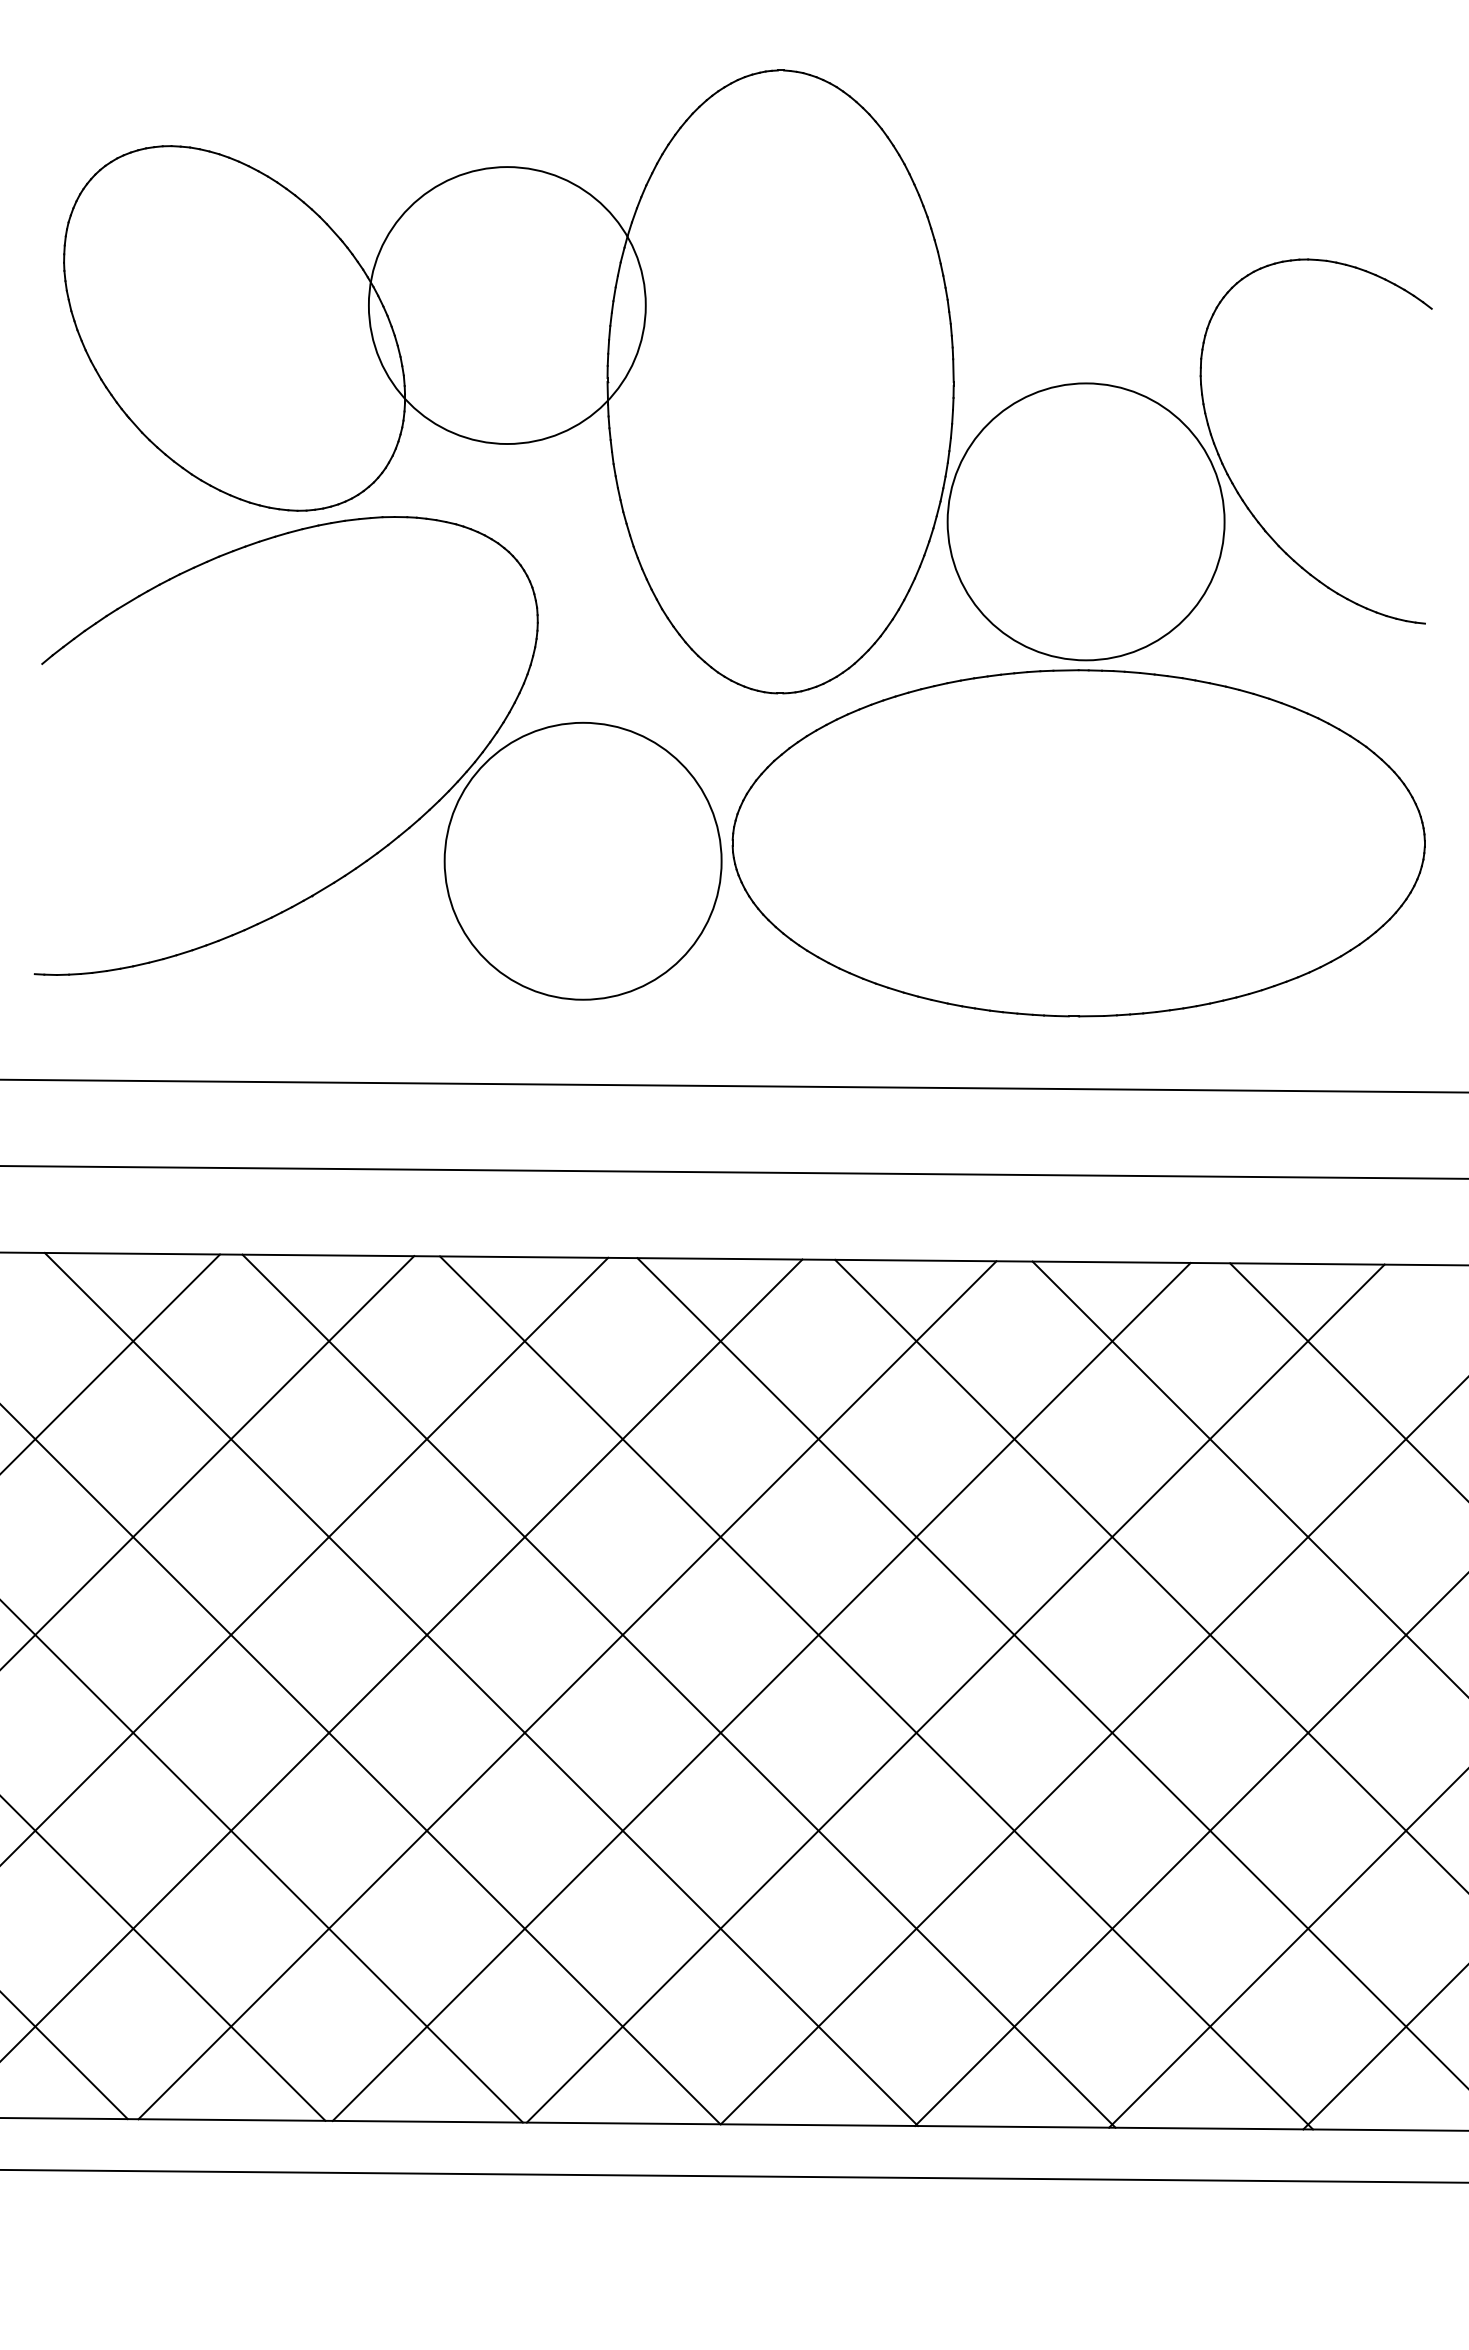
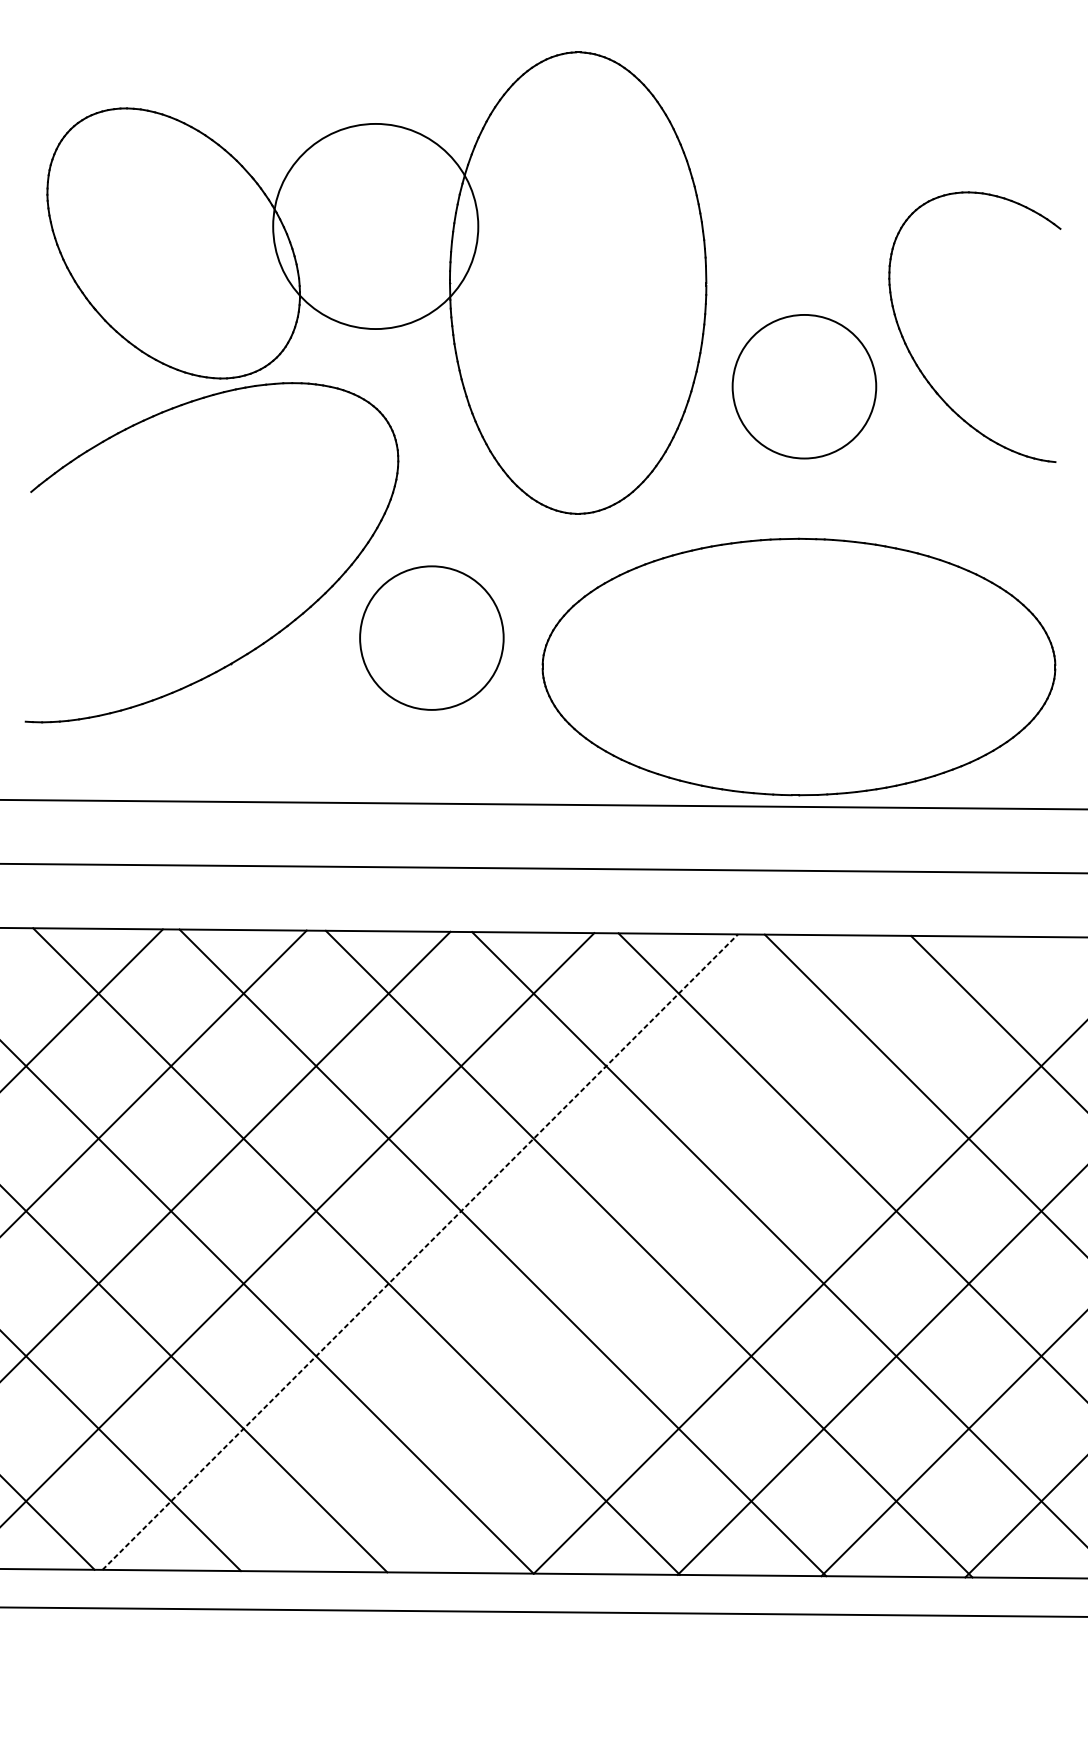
circle: (1085, 521) -> (803, 386), size x0.7
part: (1078, 843) -> (798, 667), moved
circle: (582, 860) -> (431, 637), size x0.7
line: (567, 1690) -> (420, 1252), solid -> dashed
line: (761, 1691) -> (563, 1253), removed
line: (955, 1693) -> (707, 1254), removed

